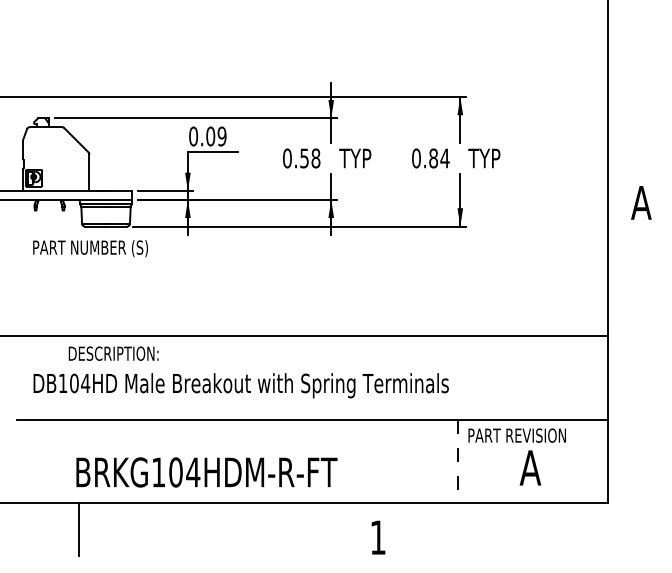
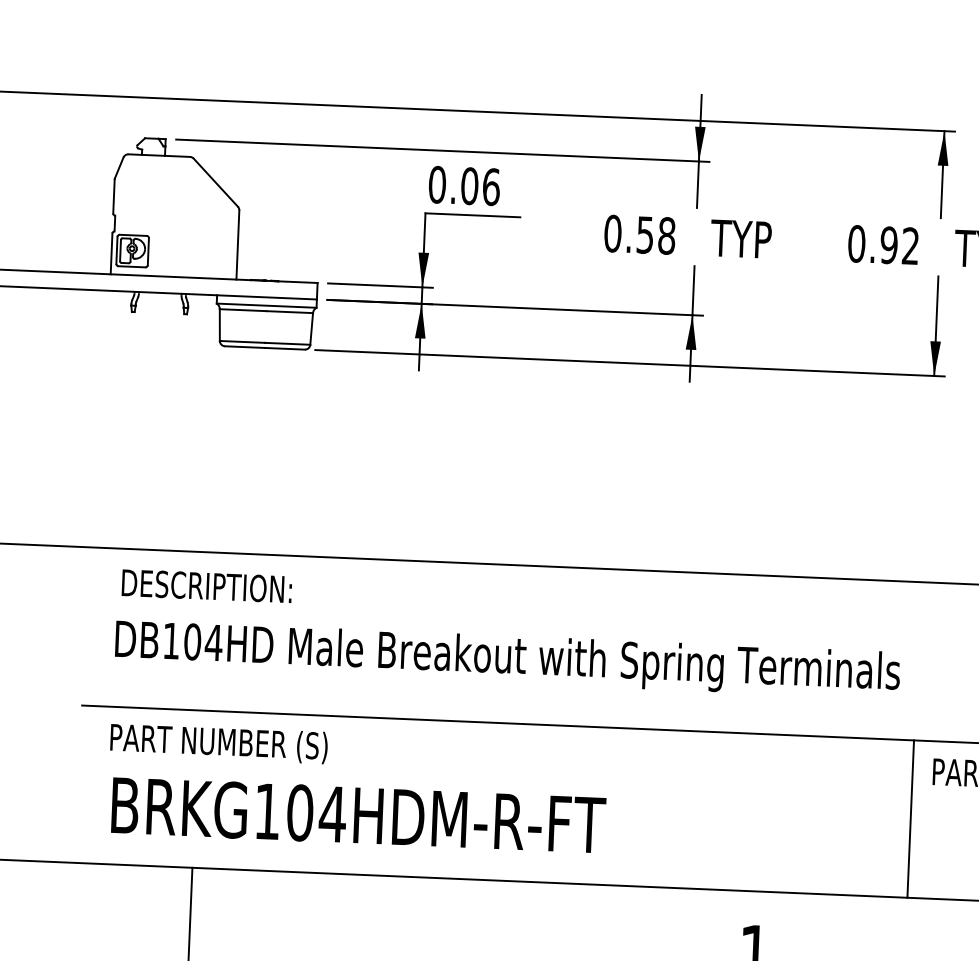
text: (221, 136) -> (490, 187), 0.09 -> 0.06
text: (439, 158) -> (900, 245), 0.84 -> 0.92
text: (90, 248) -> (218, 743), moved
text: (113, 353) -> (206, 585), moved
line: (457, 461) -> (910, 819), dashed -> solid
text: (206, 472) -> (357, 815), moved

